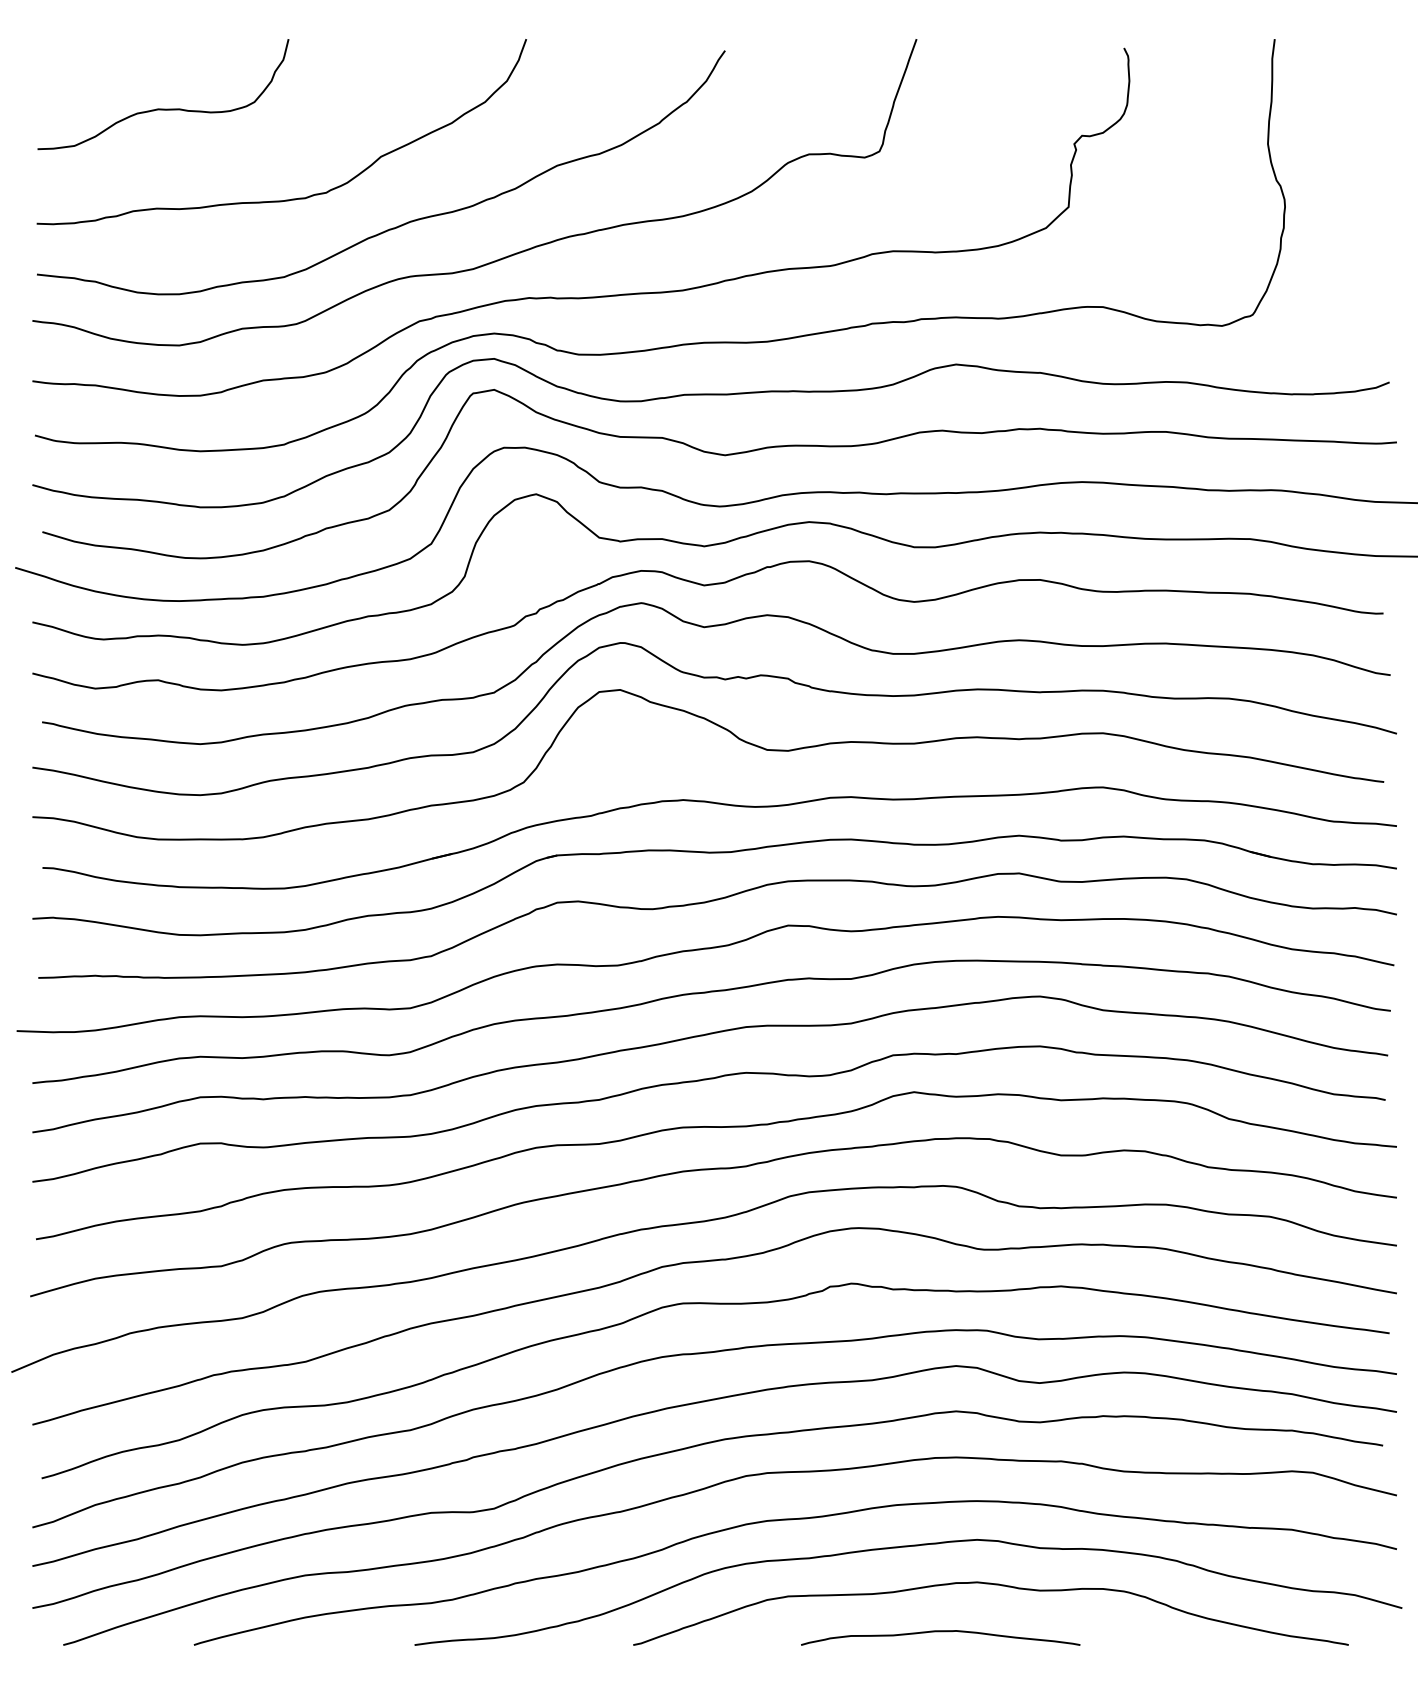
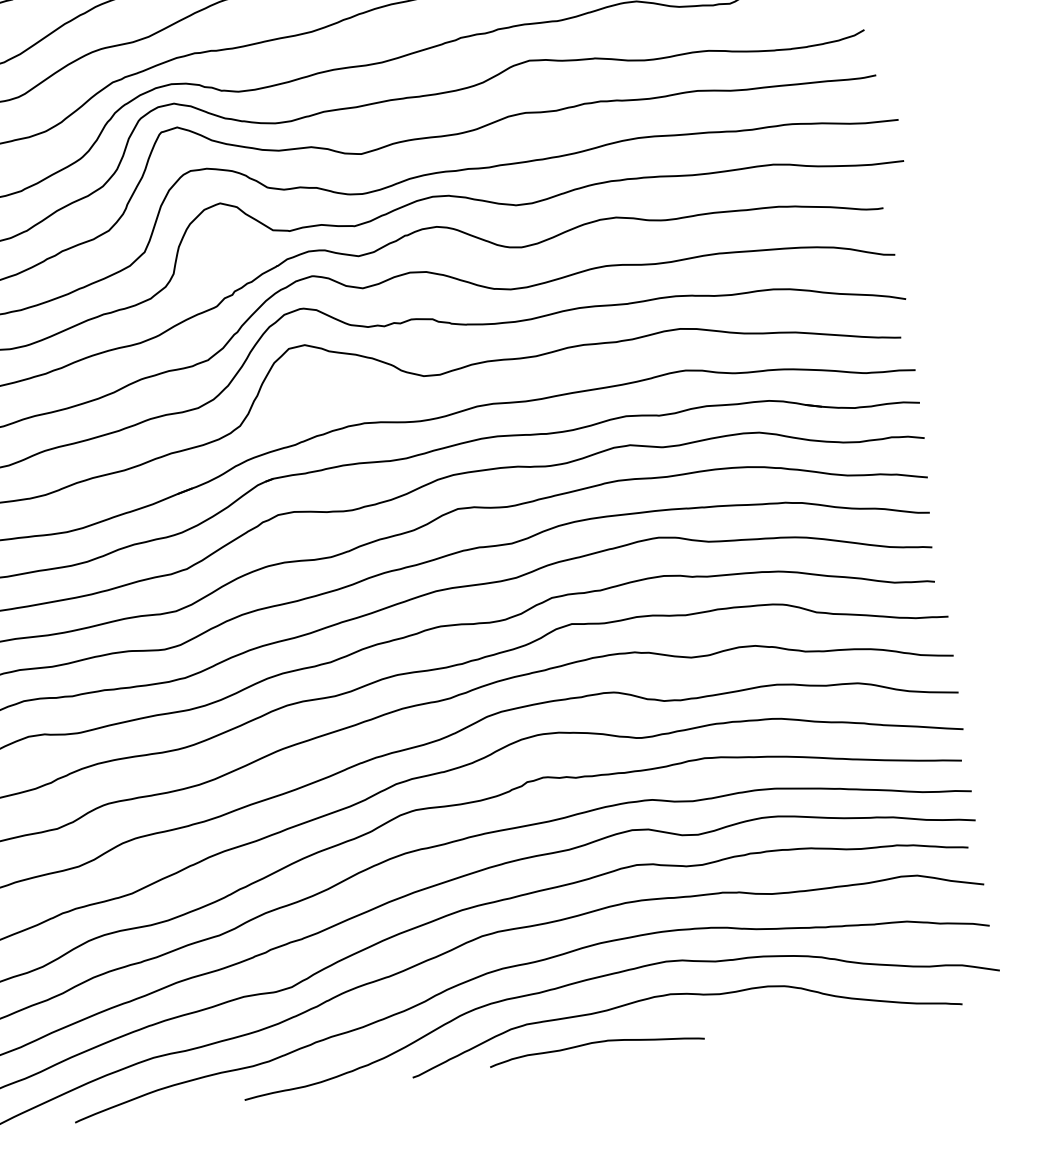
curve: (940, 1632) -> (596, 1043), moved

